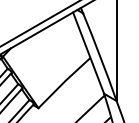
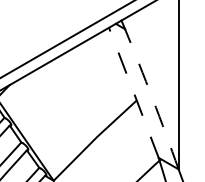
line: (88, 53) -> (133, 93), solid -> dashed
arc: (100, 56) -> (152, 98), solid -> dashed

